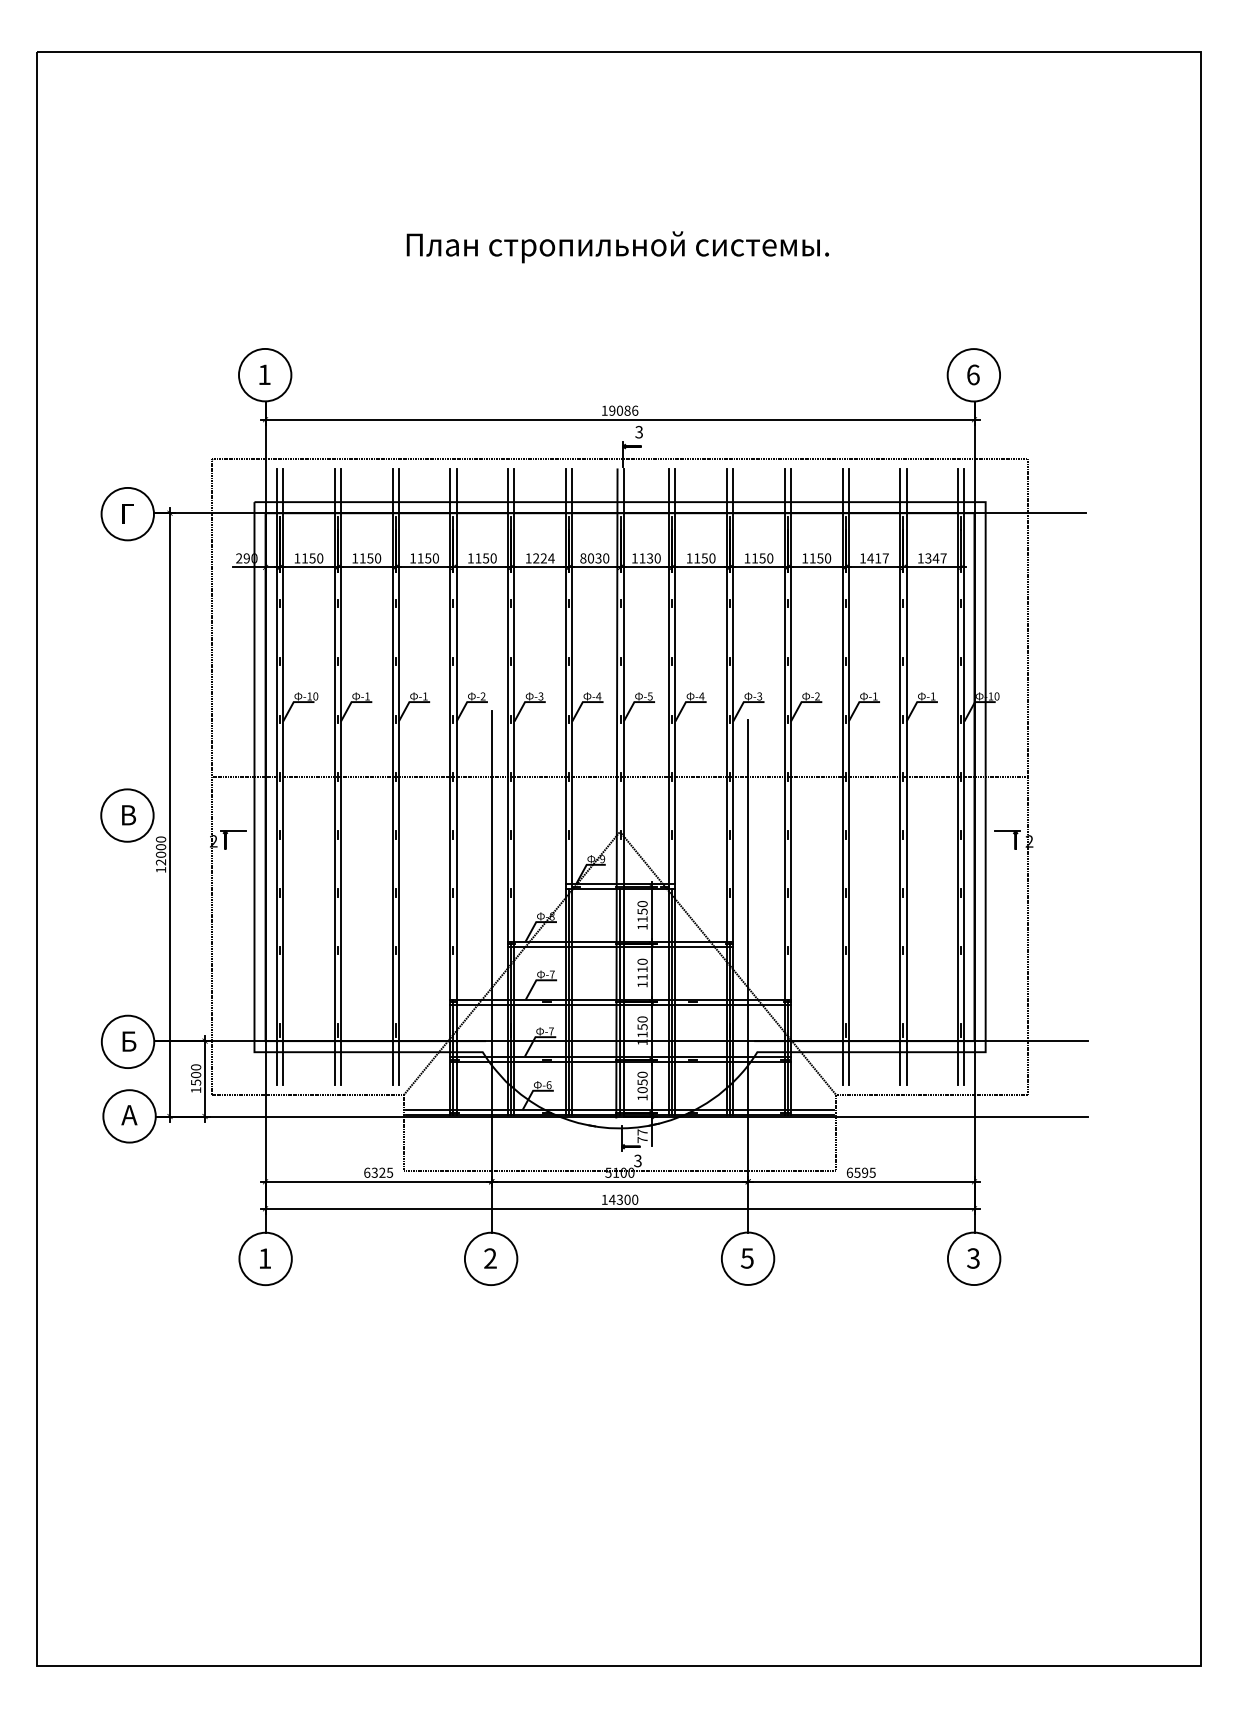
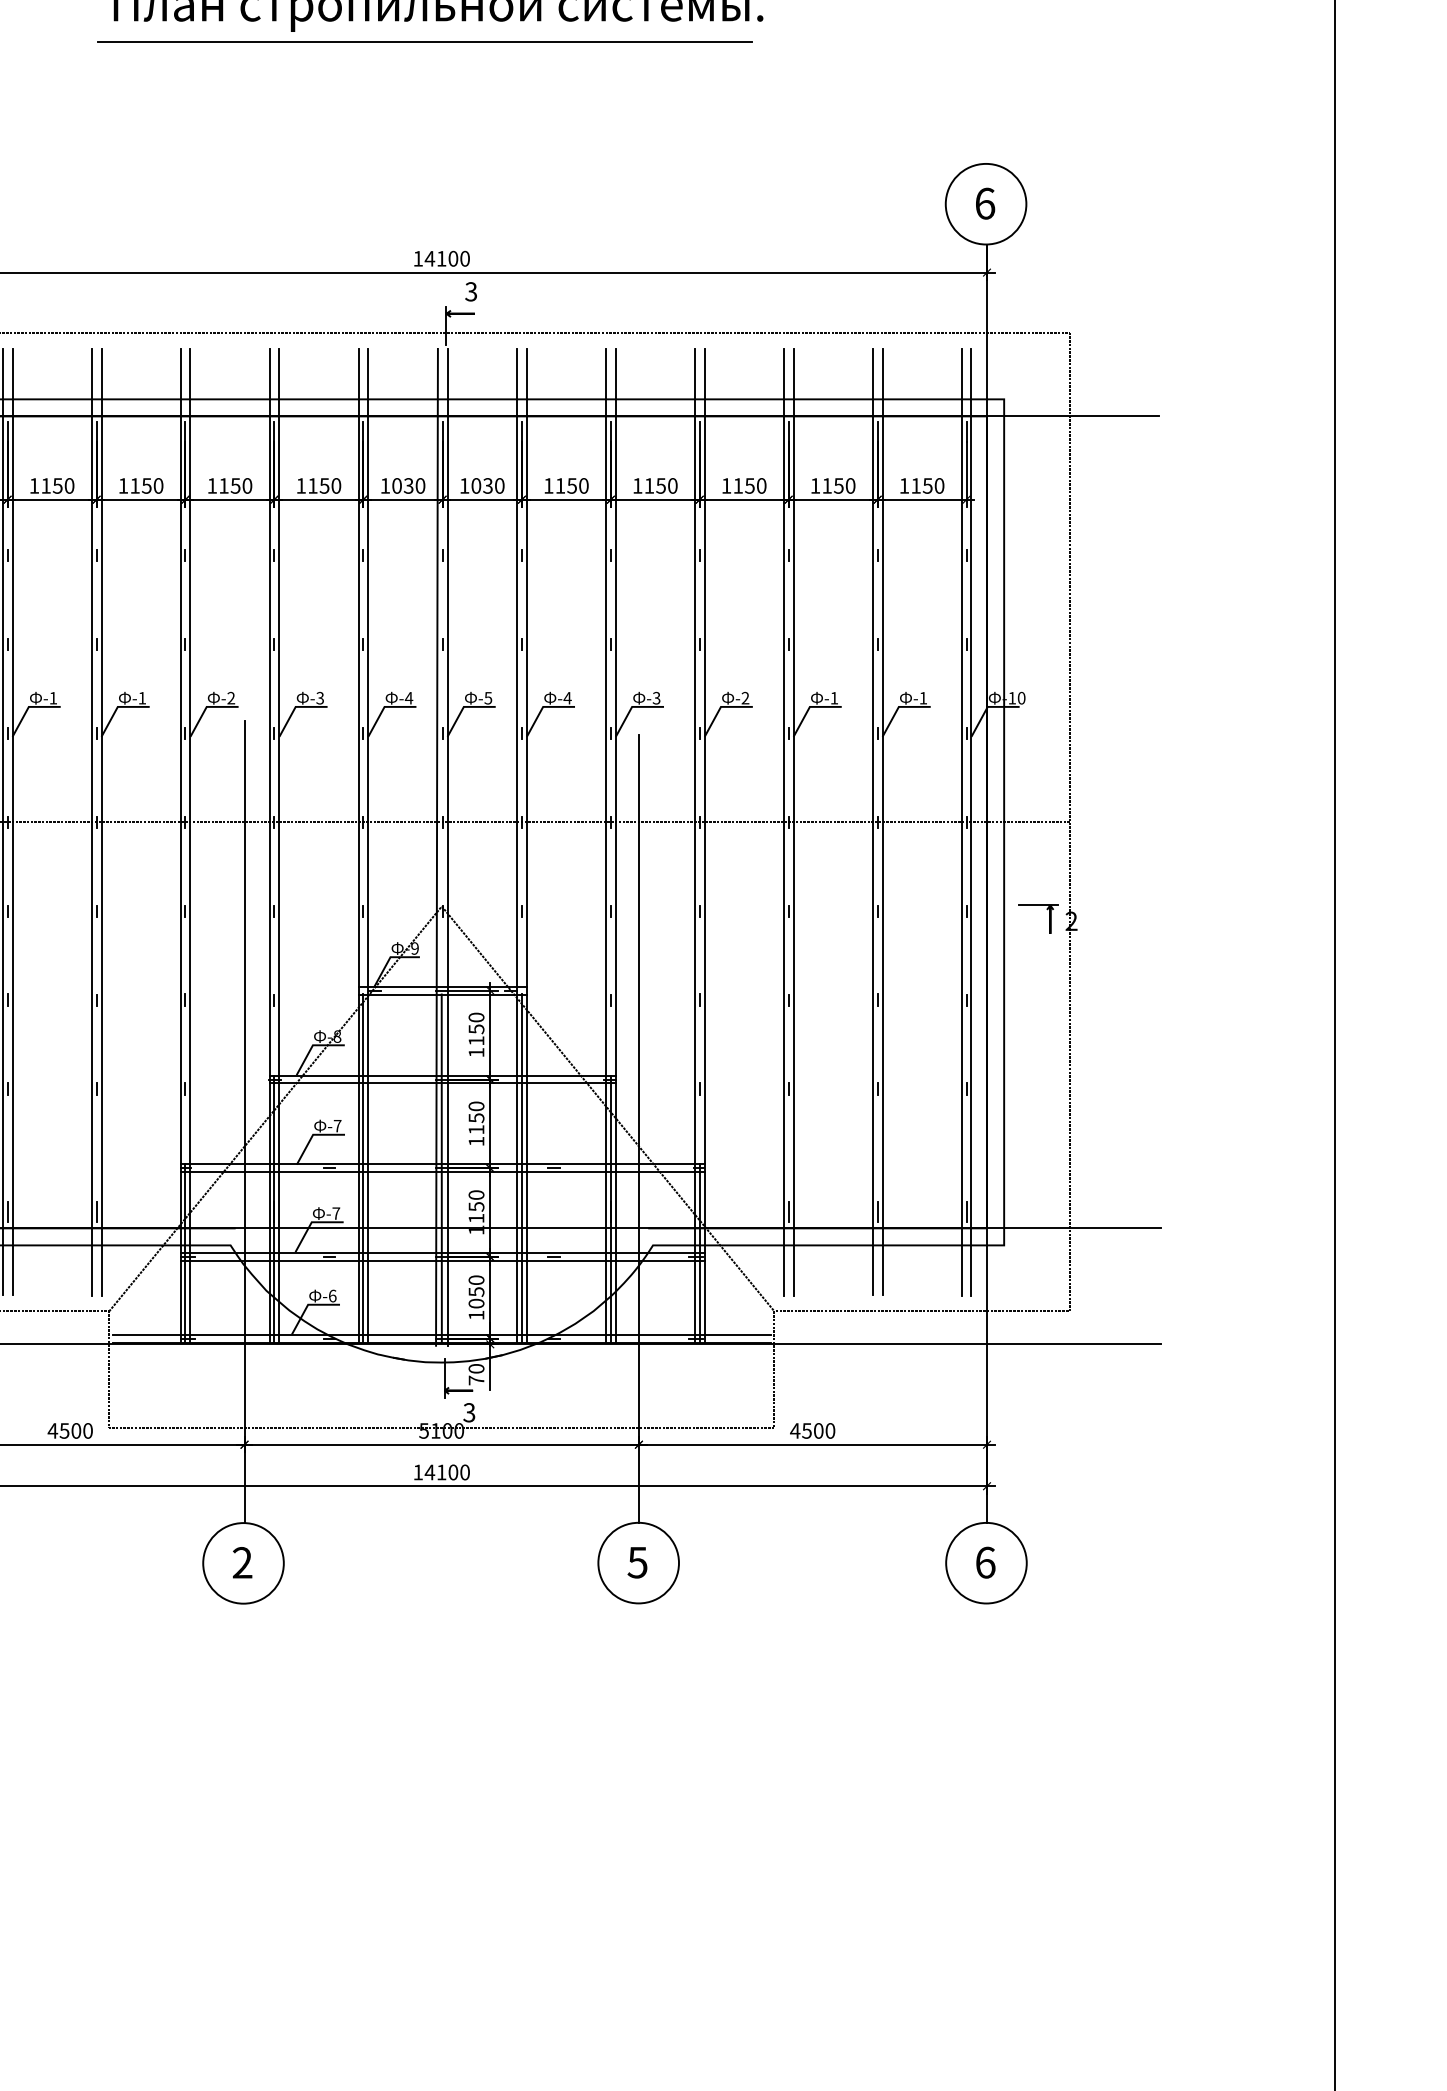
line: (608, 269) -> (424, 41), added
text: (623, 410) -> (447, 258), 19086 -> 14100
text: (543, 558) -> (324, 486), 1224 -> 1150
text: (583, 558) -> (385, 486), 8030 -> 1030
text: (642, 558) -> (476, 486), 1130 -> 1030
text: (877, 558) -> (837, 486), 1417 -> 1150
text: (935, 558) -> (927, 486), 1347 -> 1150
text: (642, 969) -> (476, 1118), 1110 -> 1150
text: (642, 1132) -> (476, 1368), 77 -> 70
text: (378, 1172) -> (70, 1430), 6325 -> 4500
text: (860, 1172) -> (811, 1430), 6595 -> 4500
text: (619, 1199) -> (440, 1471), 14300 -> 14100
text: (973, 1258) -> (985, 1562), 3 -> 6

